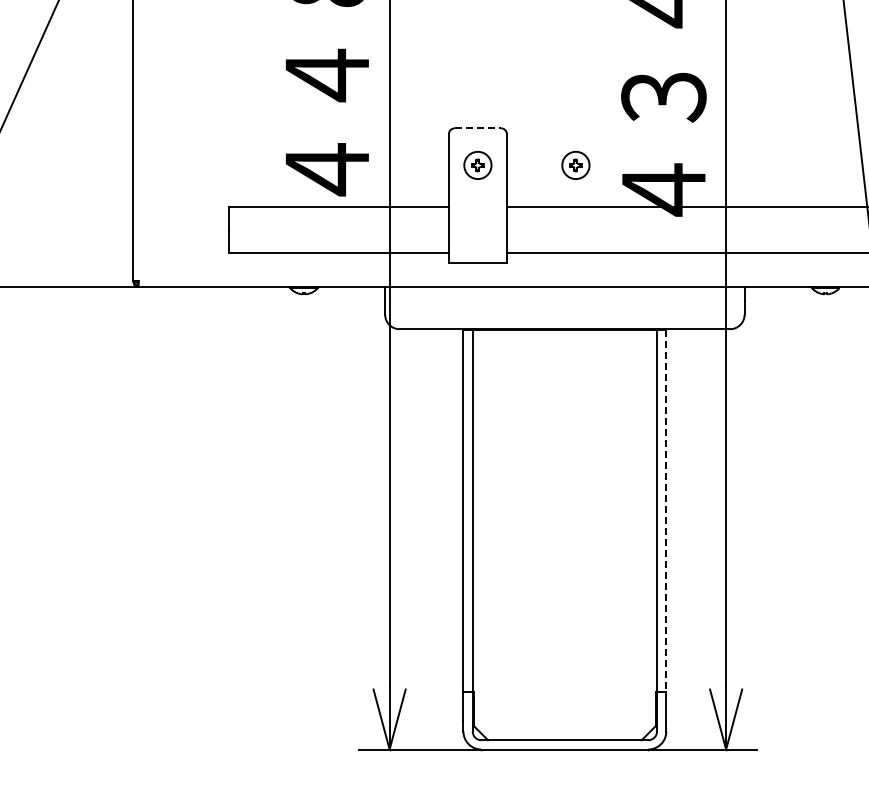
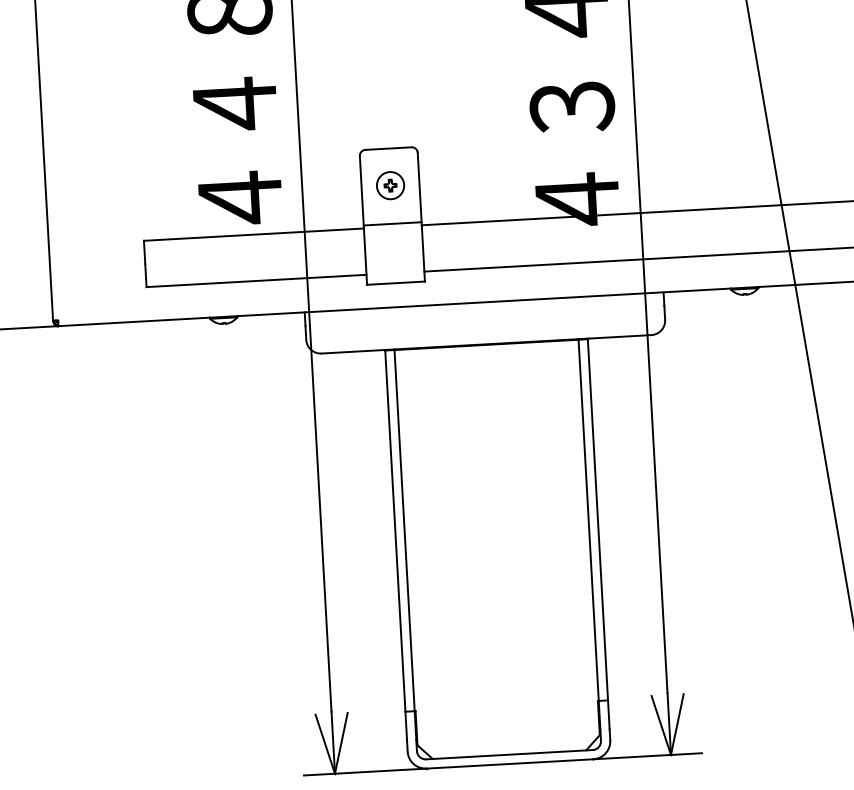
line: (478, 128) -> (389, 148), dashed -> solid
part: (575, 164) -> (487, 179), removed
line: (477, 203) -> (392, 223), added
line: (666, 510) -> (598, 519), dashed -> solid

